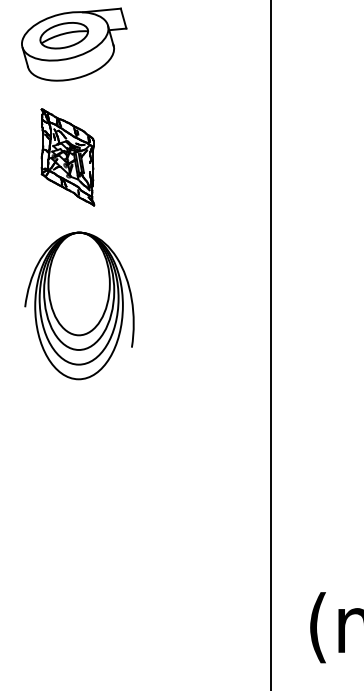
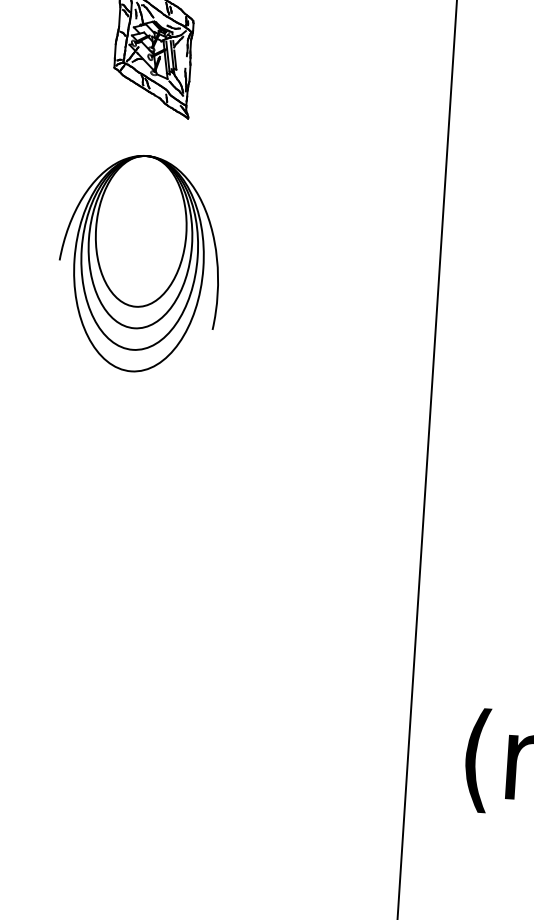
part: (79, 305) -> (139, 262), moved

